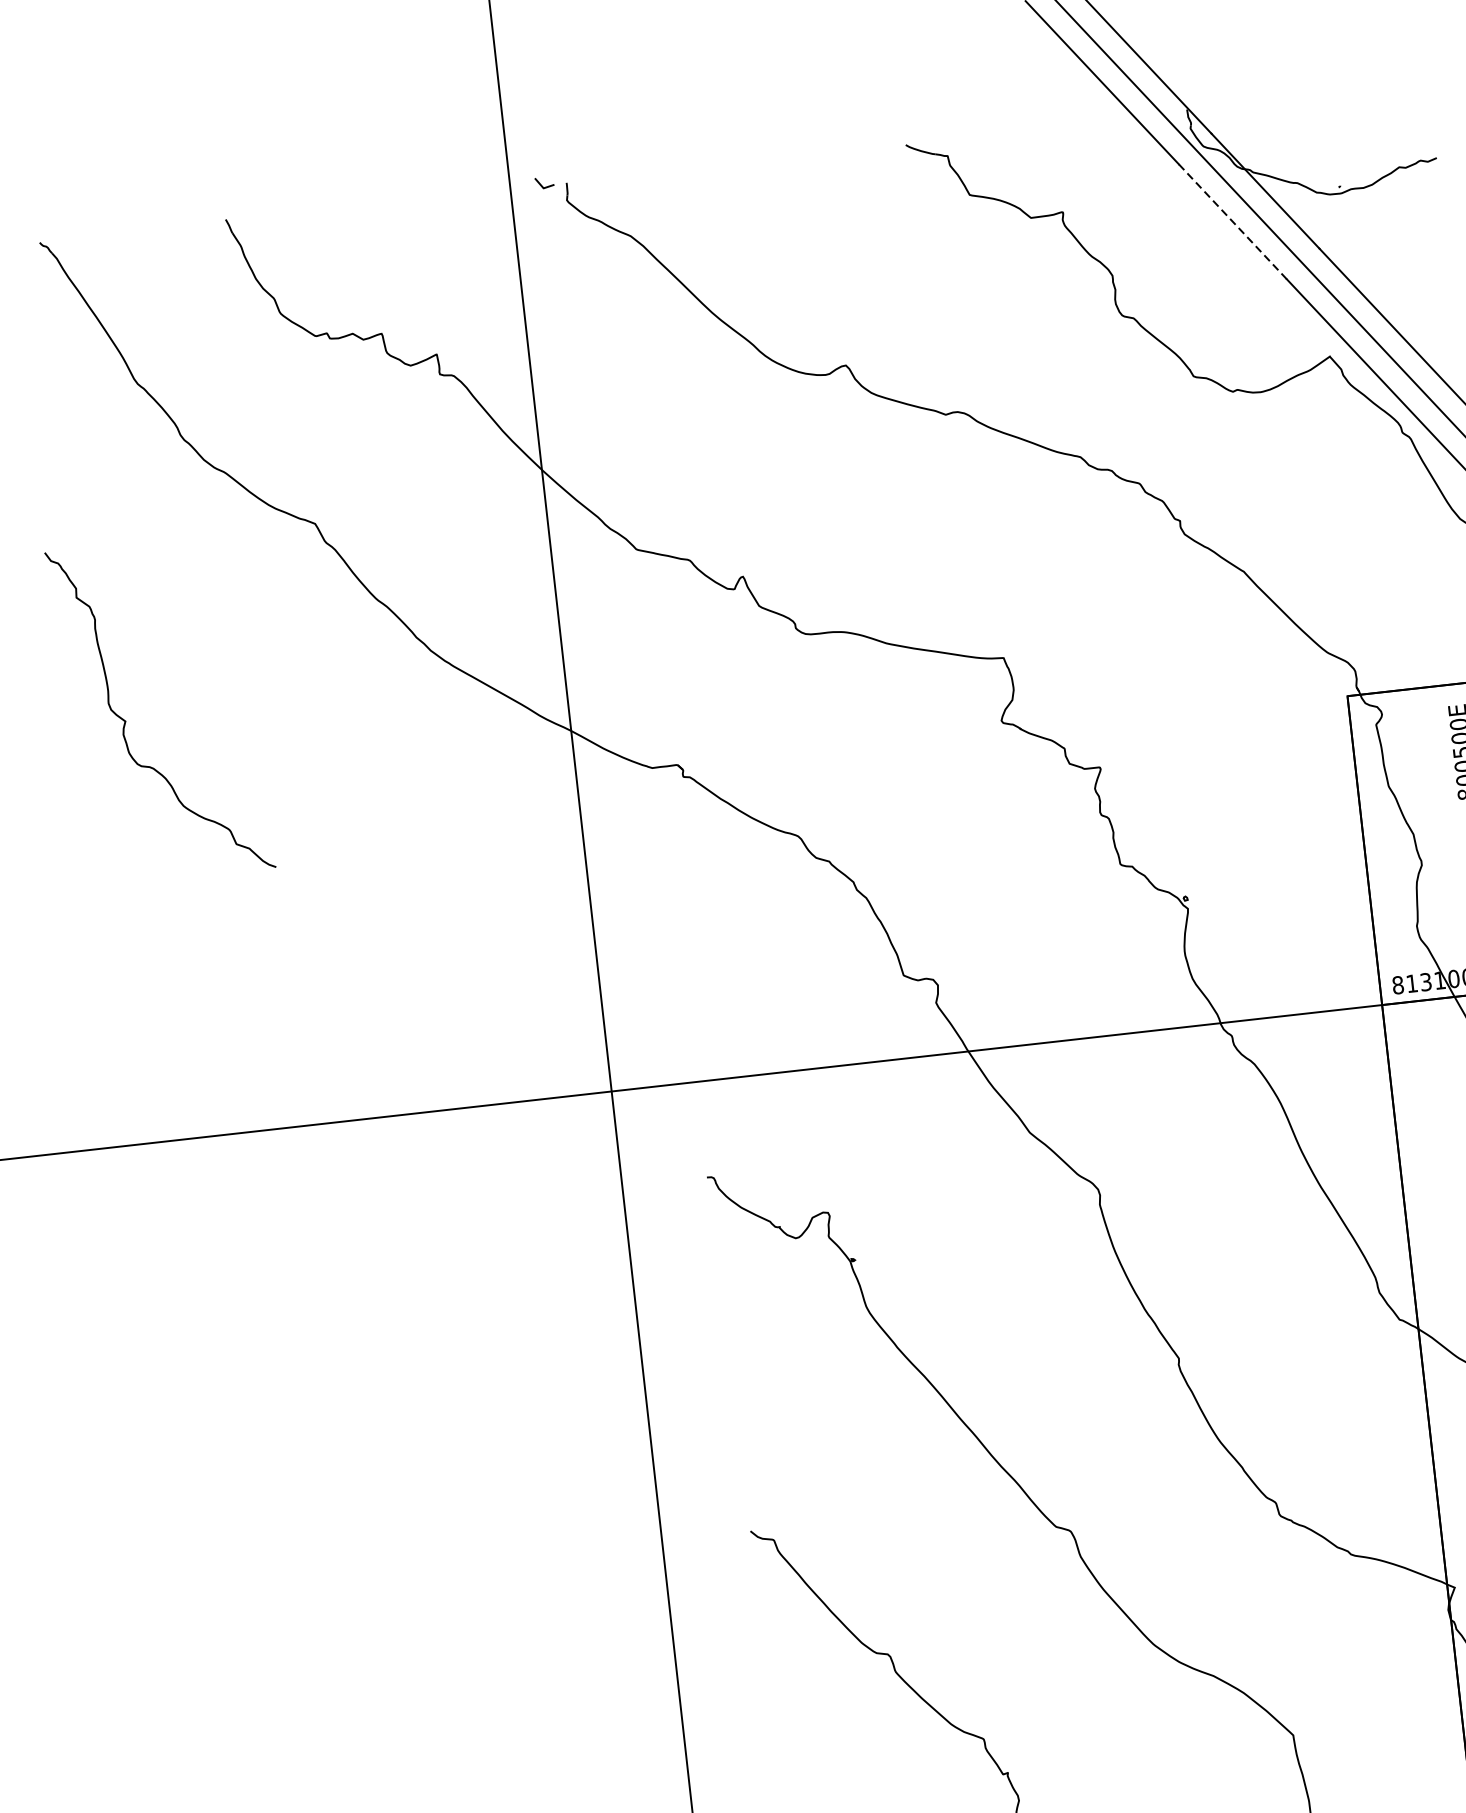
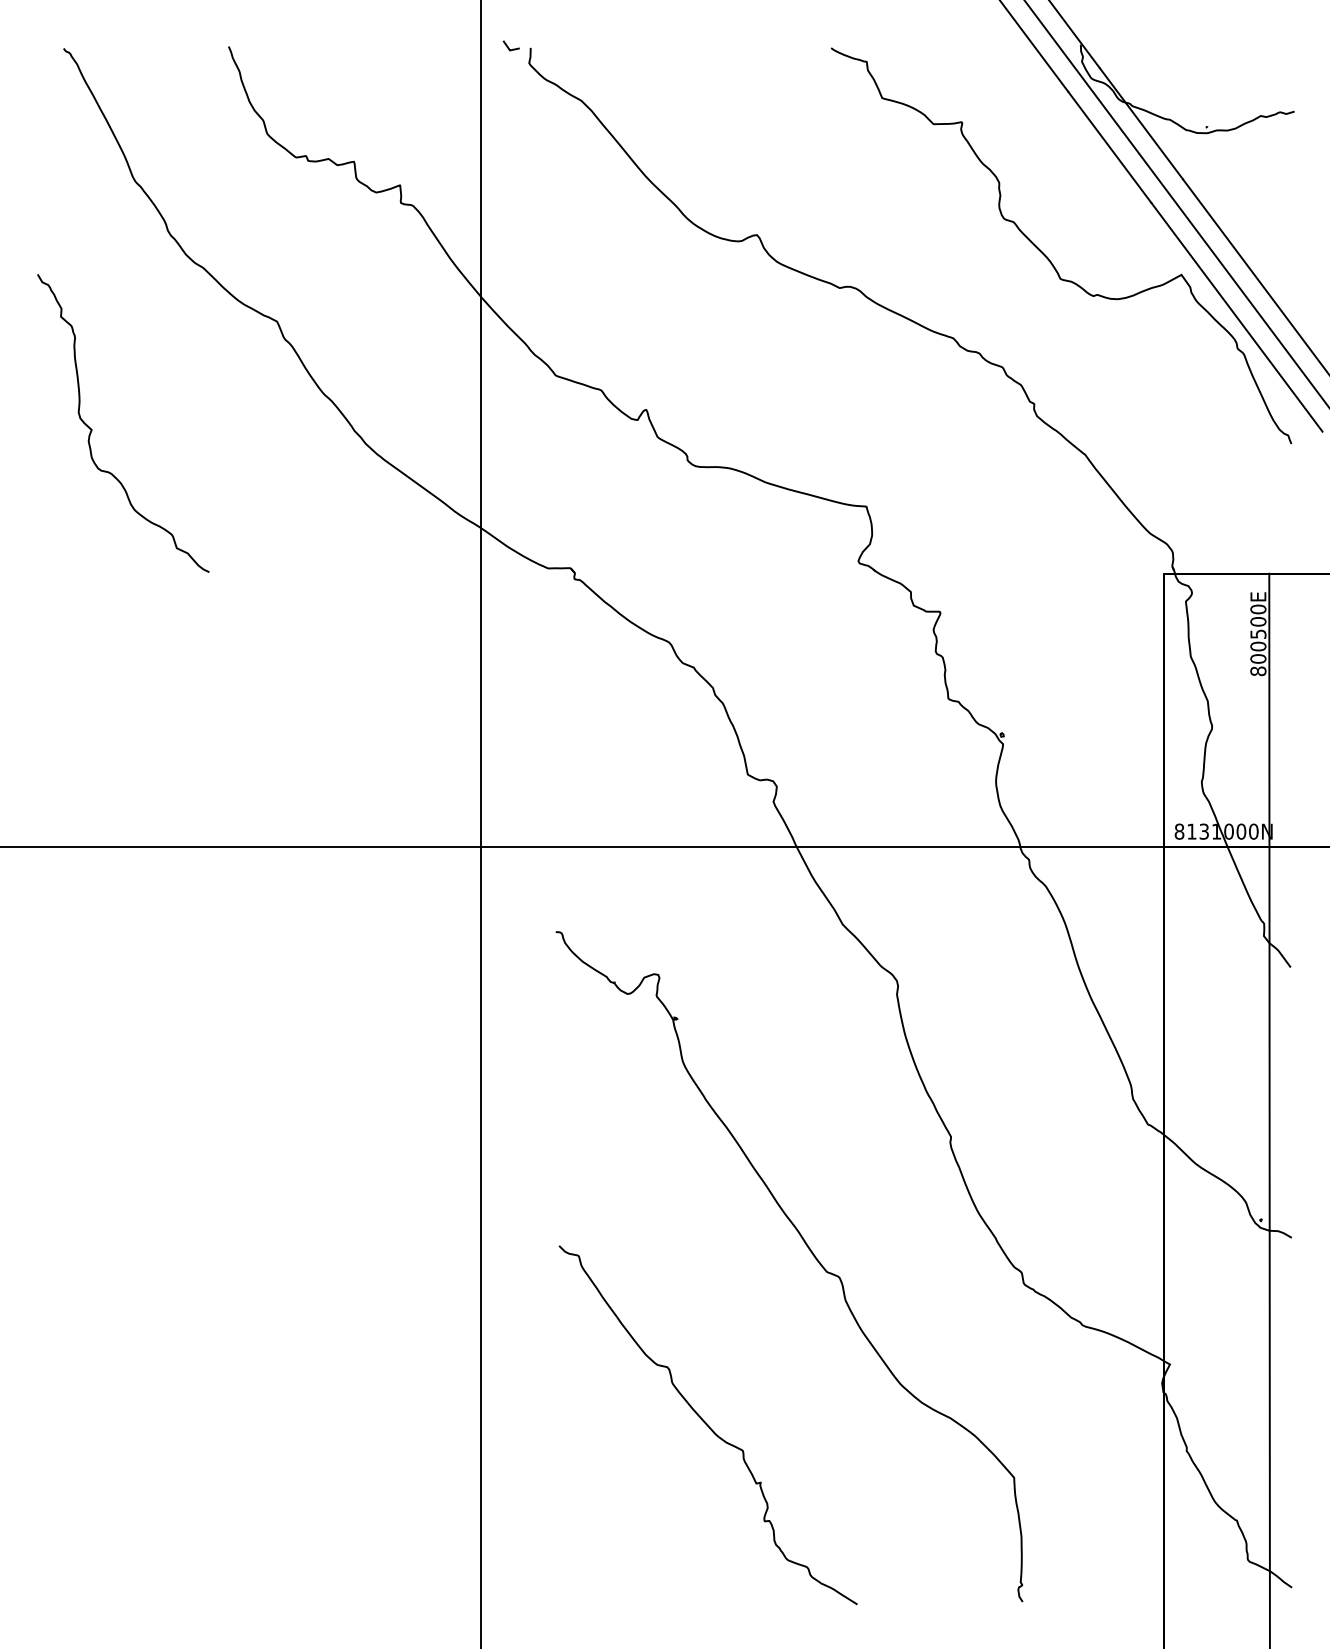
line: (1233, 221) -> (1110, 147), dashed -> solid
curve: (126, 720) -> (92, 429), moved

